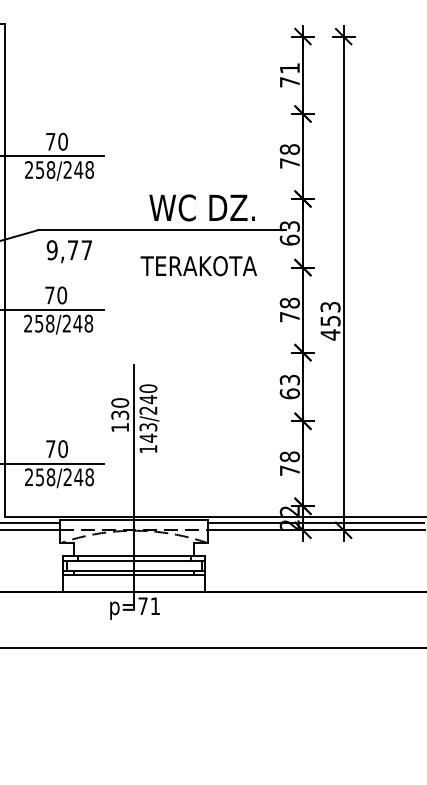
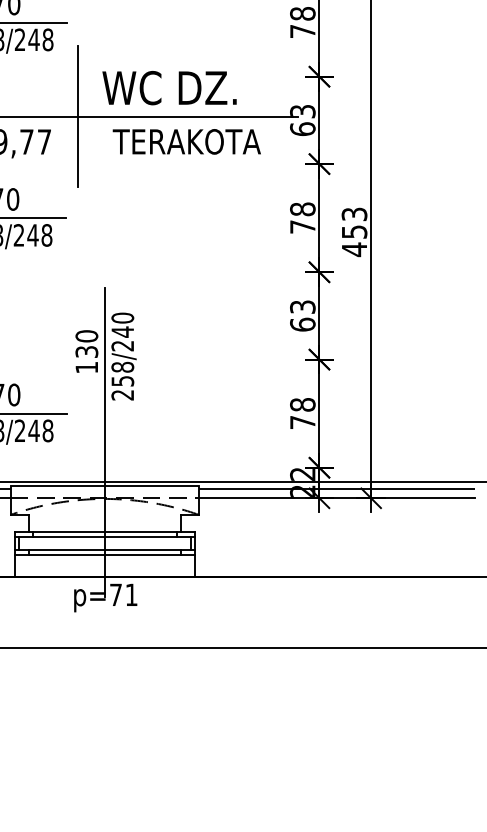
text: (201, 207) -> (168, 87), moved
line: (112, 229) -> (77, 115), added
text: (198, 266) -> (186, 142), moved
text: (148, 438) -> (122, 381), 143/240 -> 258/240

